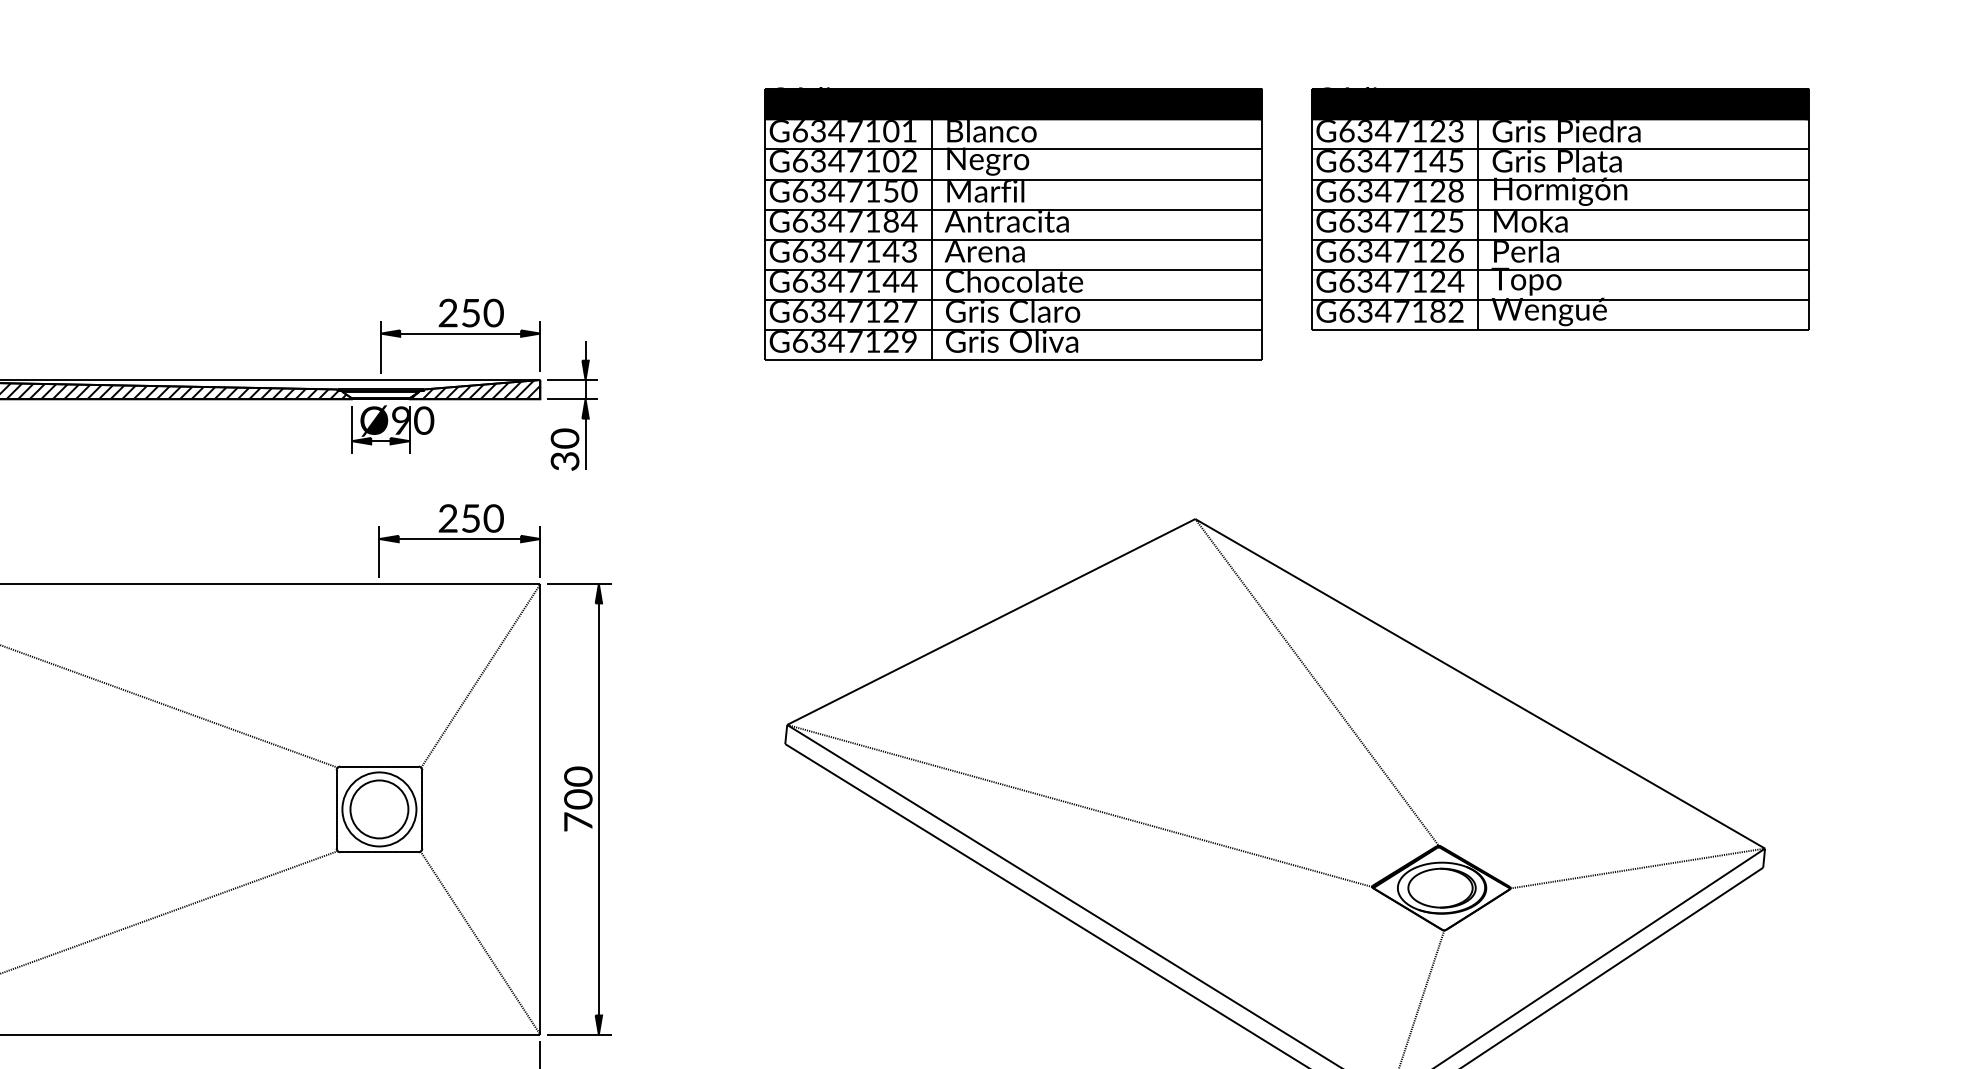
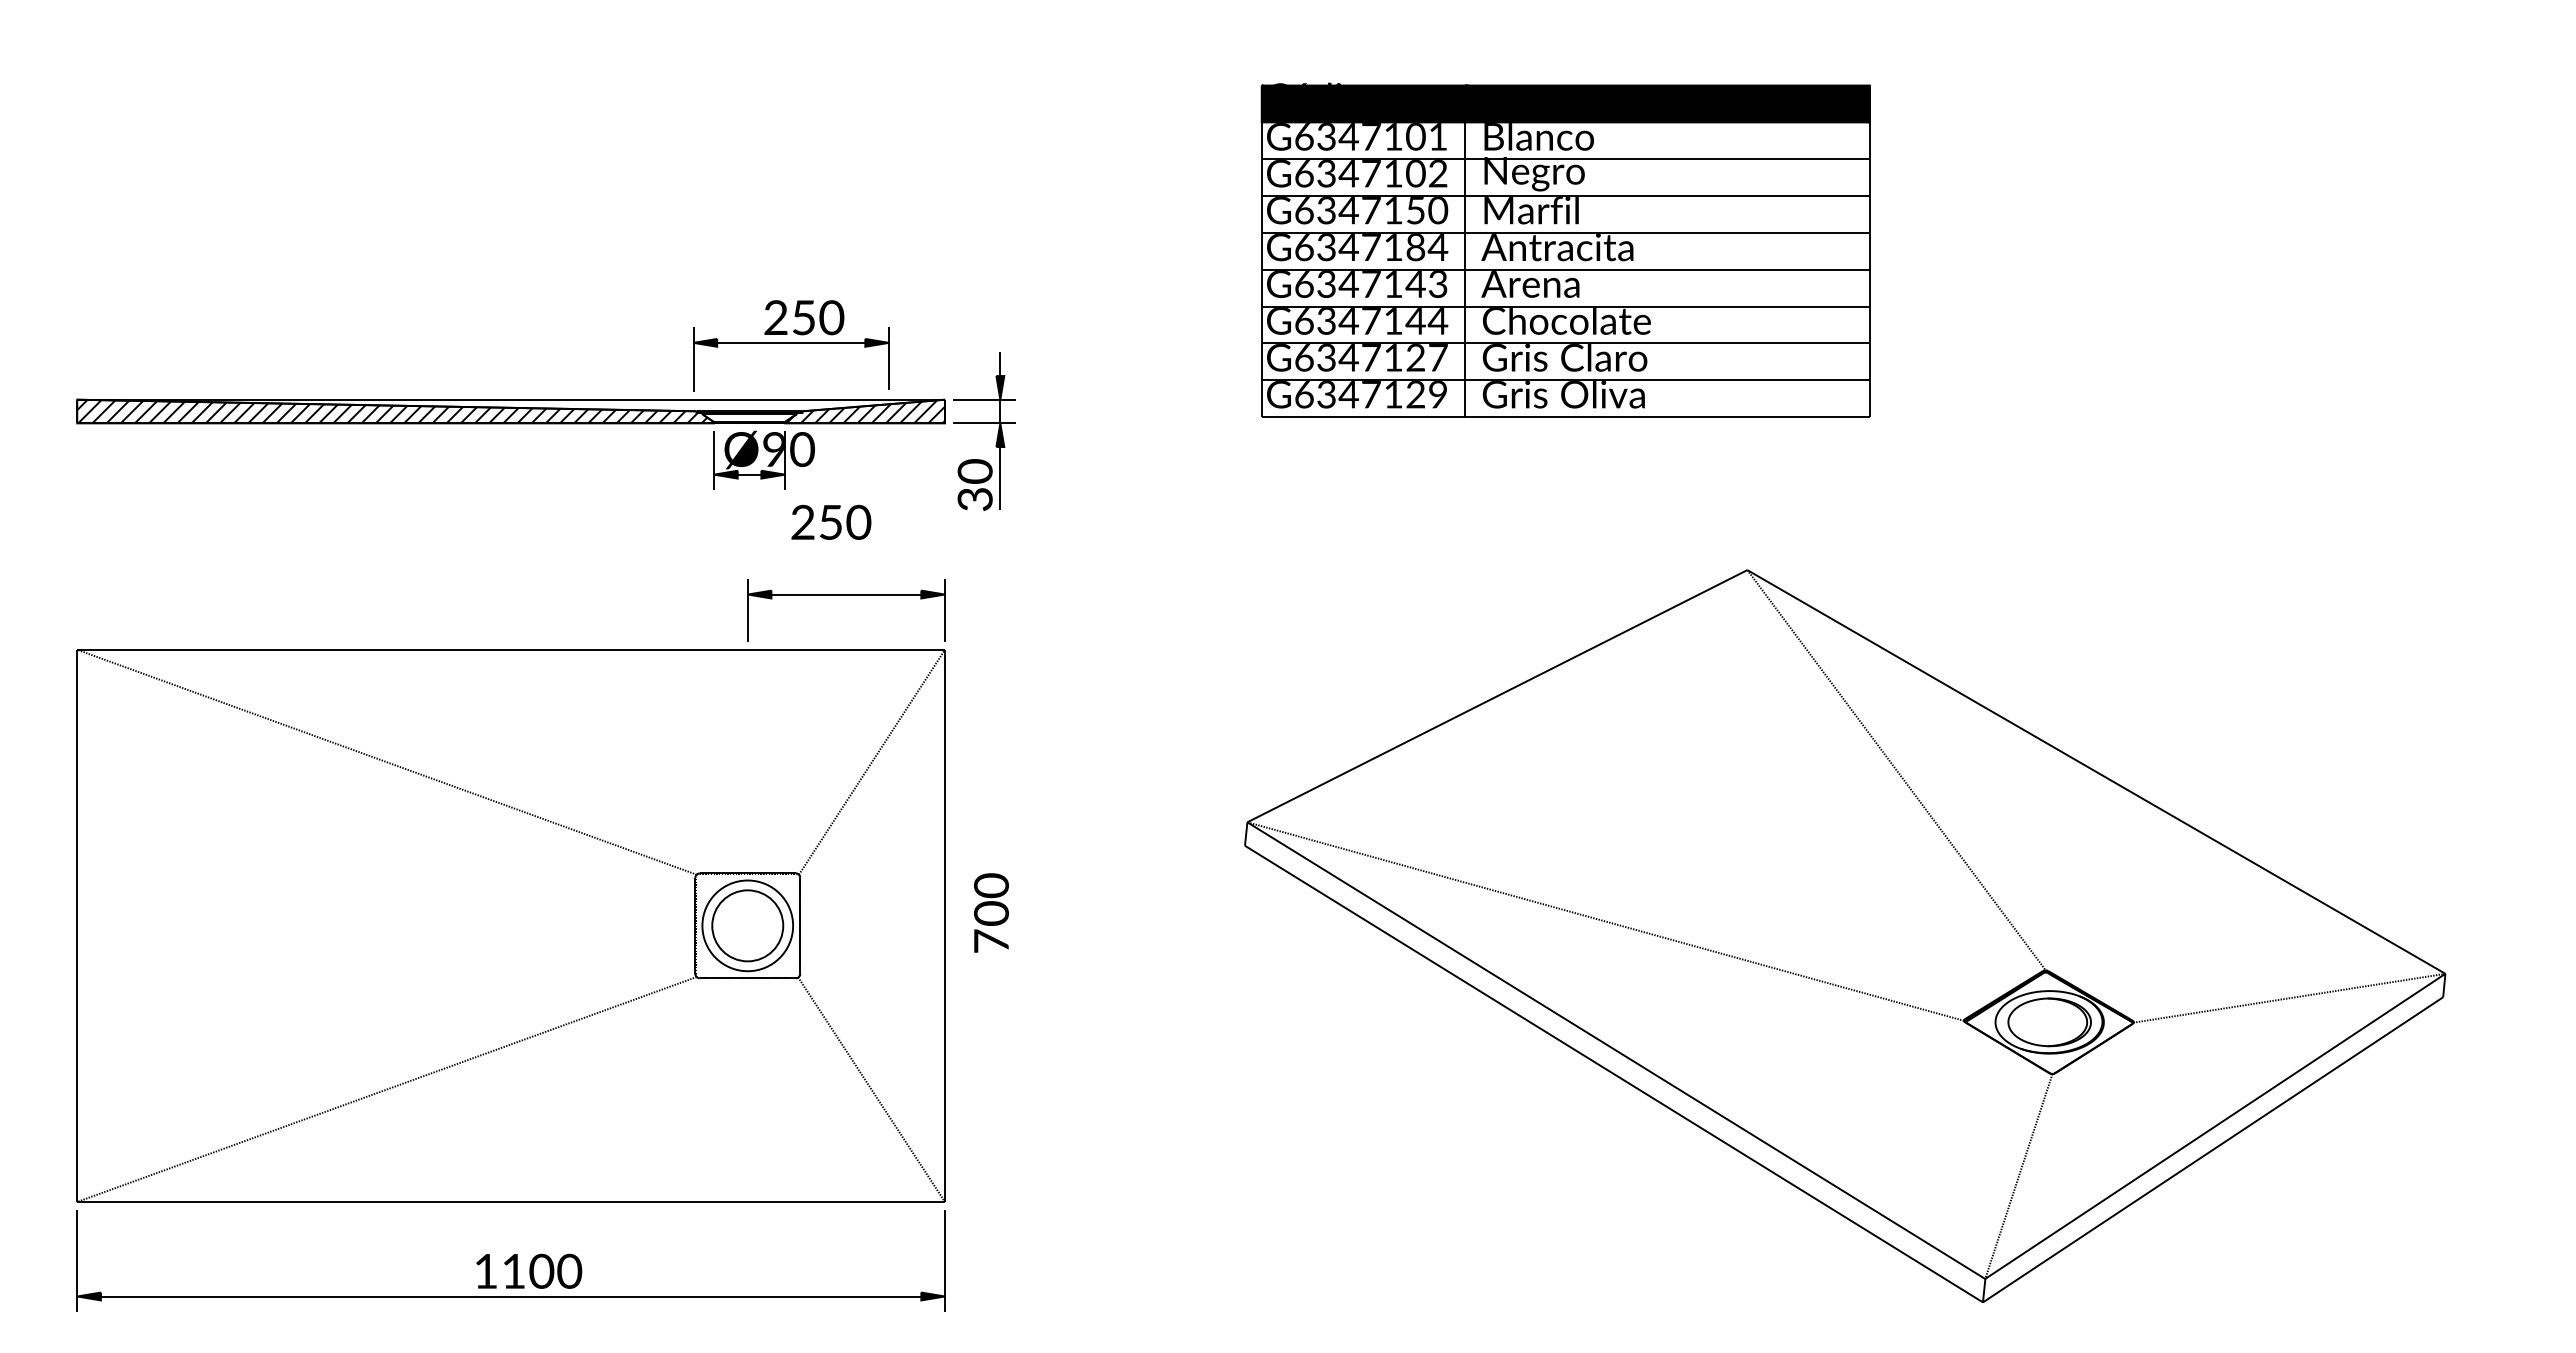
part: (1560, 208) -> (2194, 189), removed
part: (1013, 223) -> (1565, 249), moved
part: (460, 335) -> (791, 345), moved
text: (471, 517) -> (831, 521), moved
part: (598, 809) -> (1016, 925), removed

